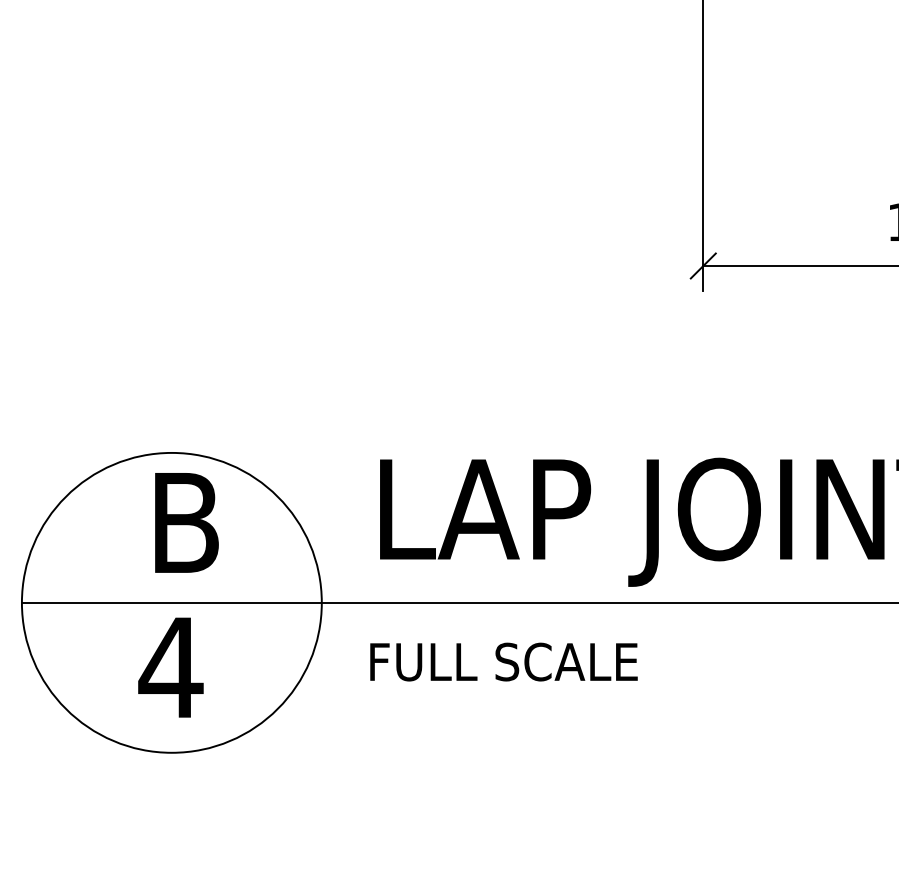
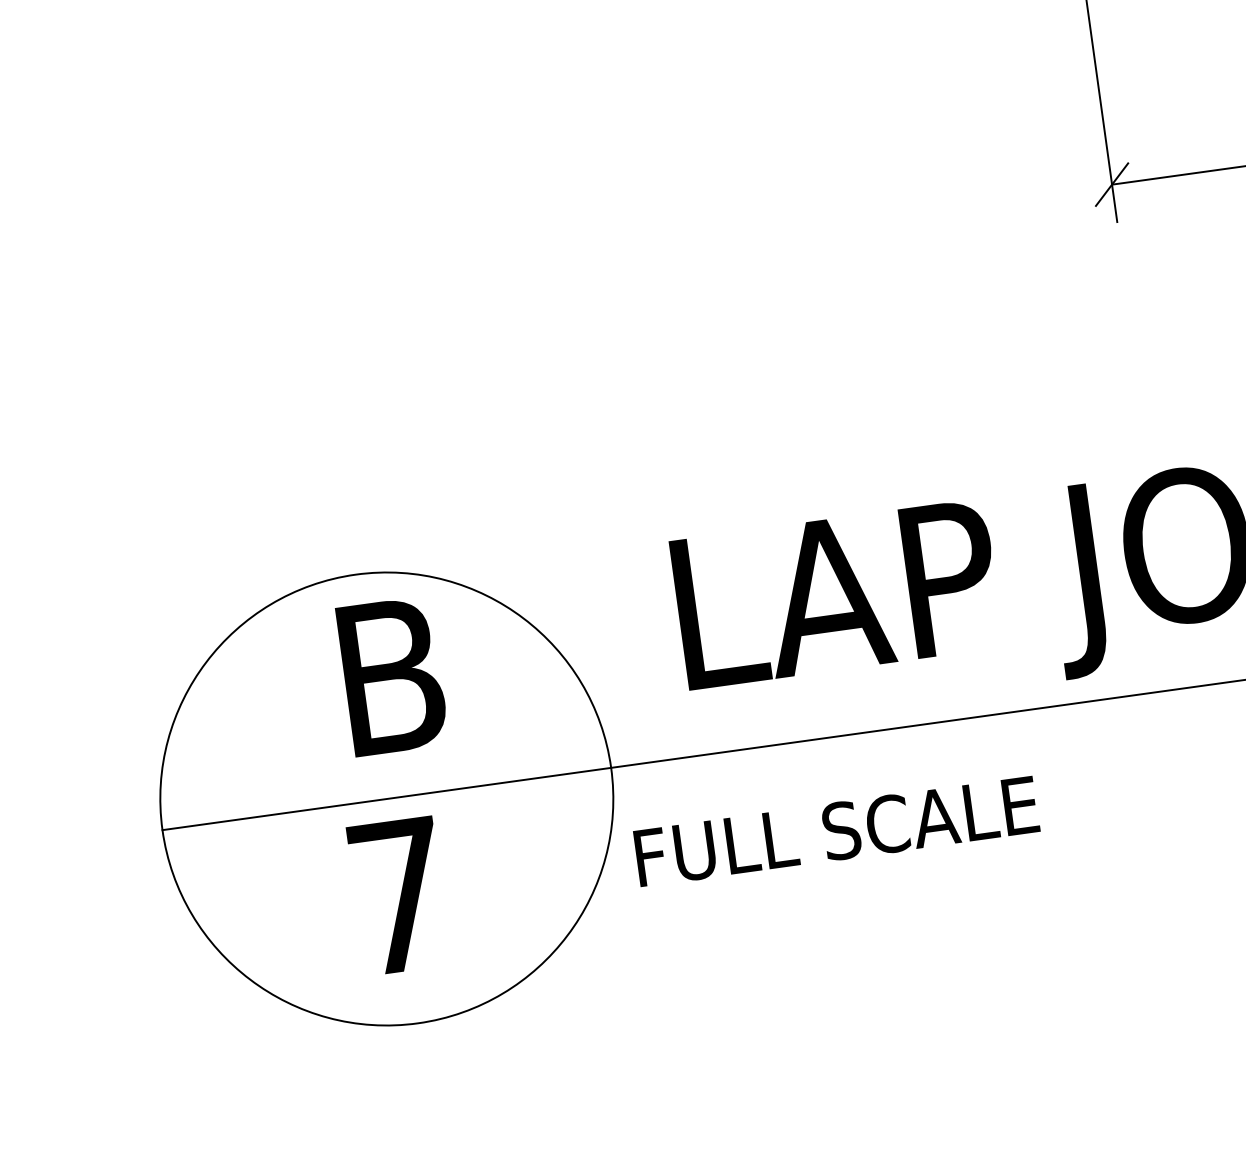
text: (503, 661) -> (835, 830), moved
text: (170, 667) -> (398, 895), 4 -> 7

